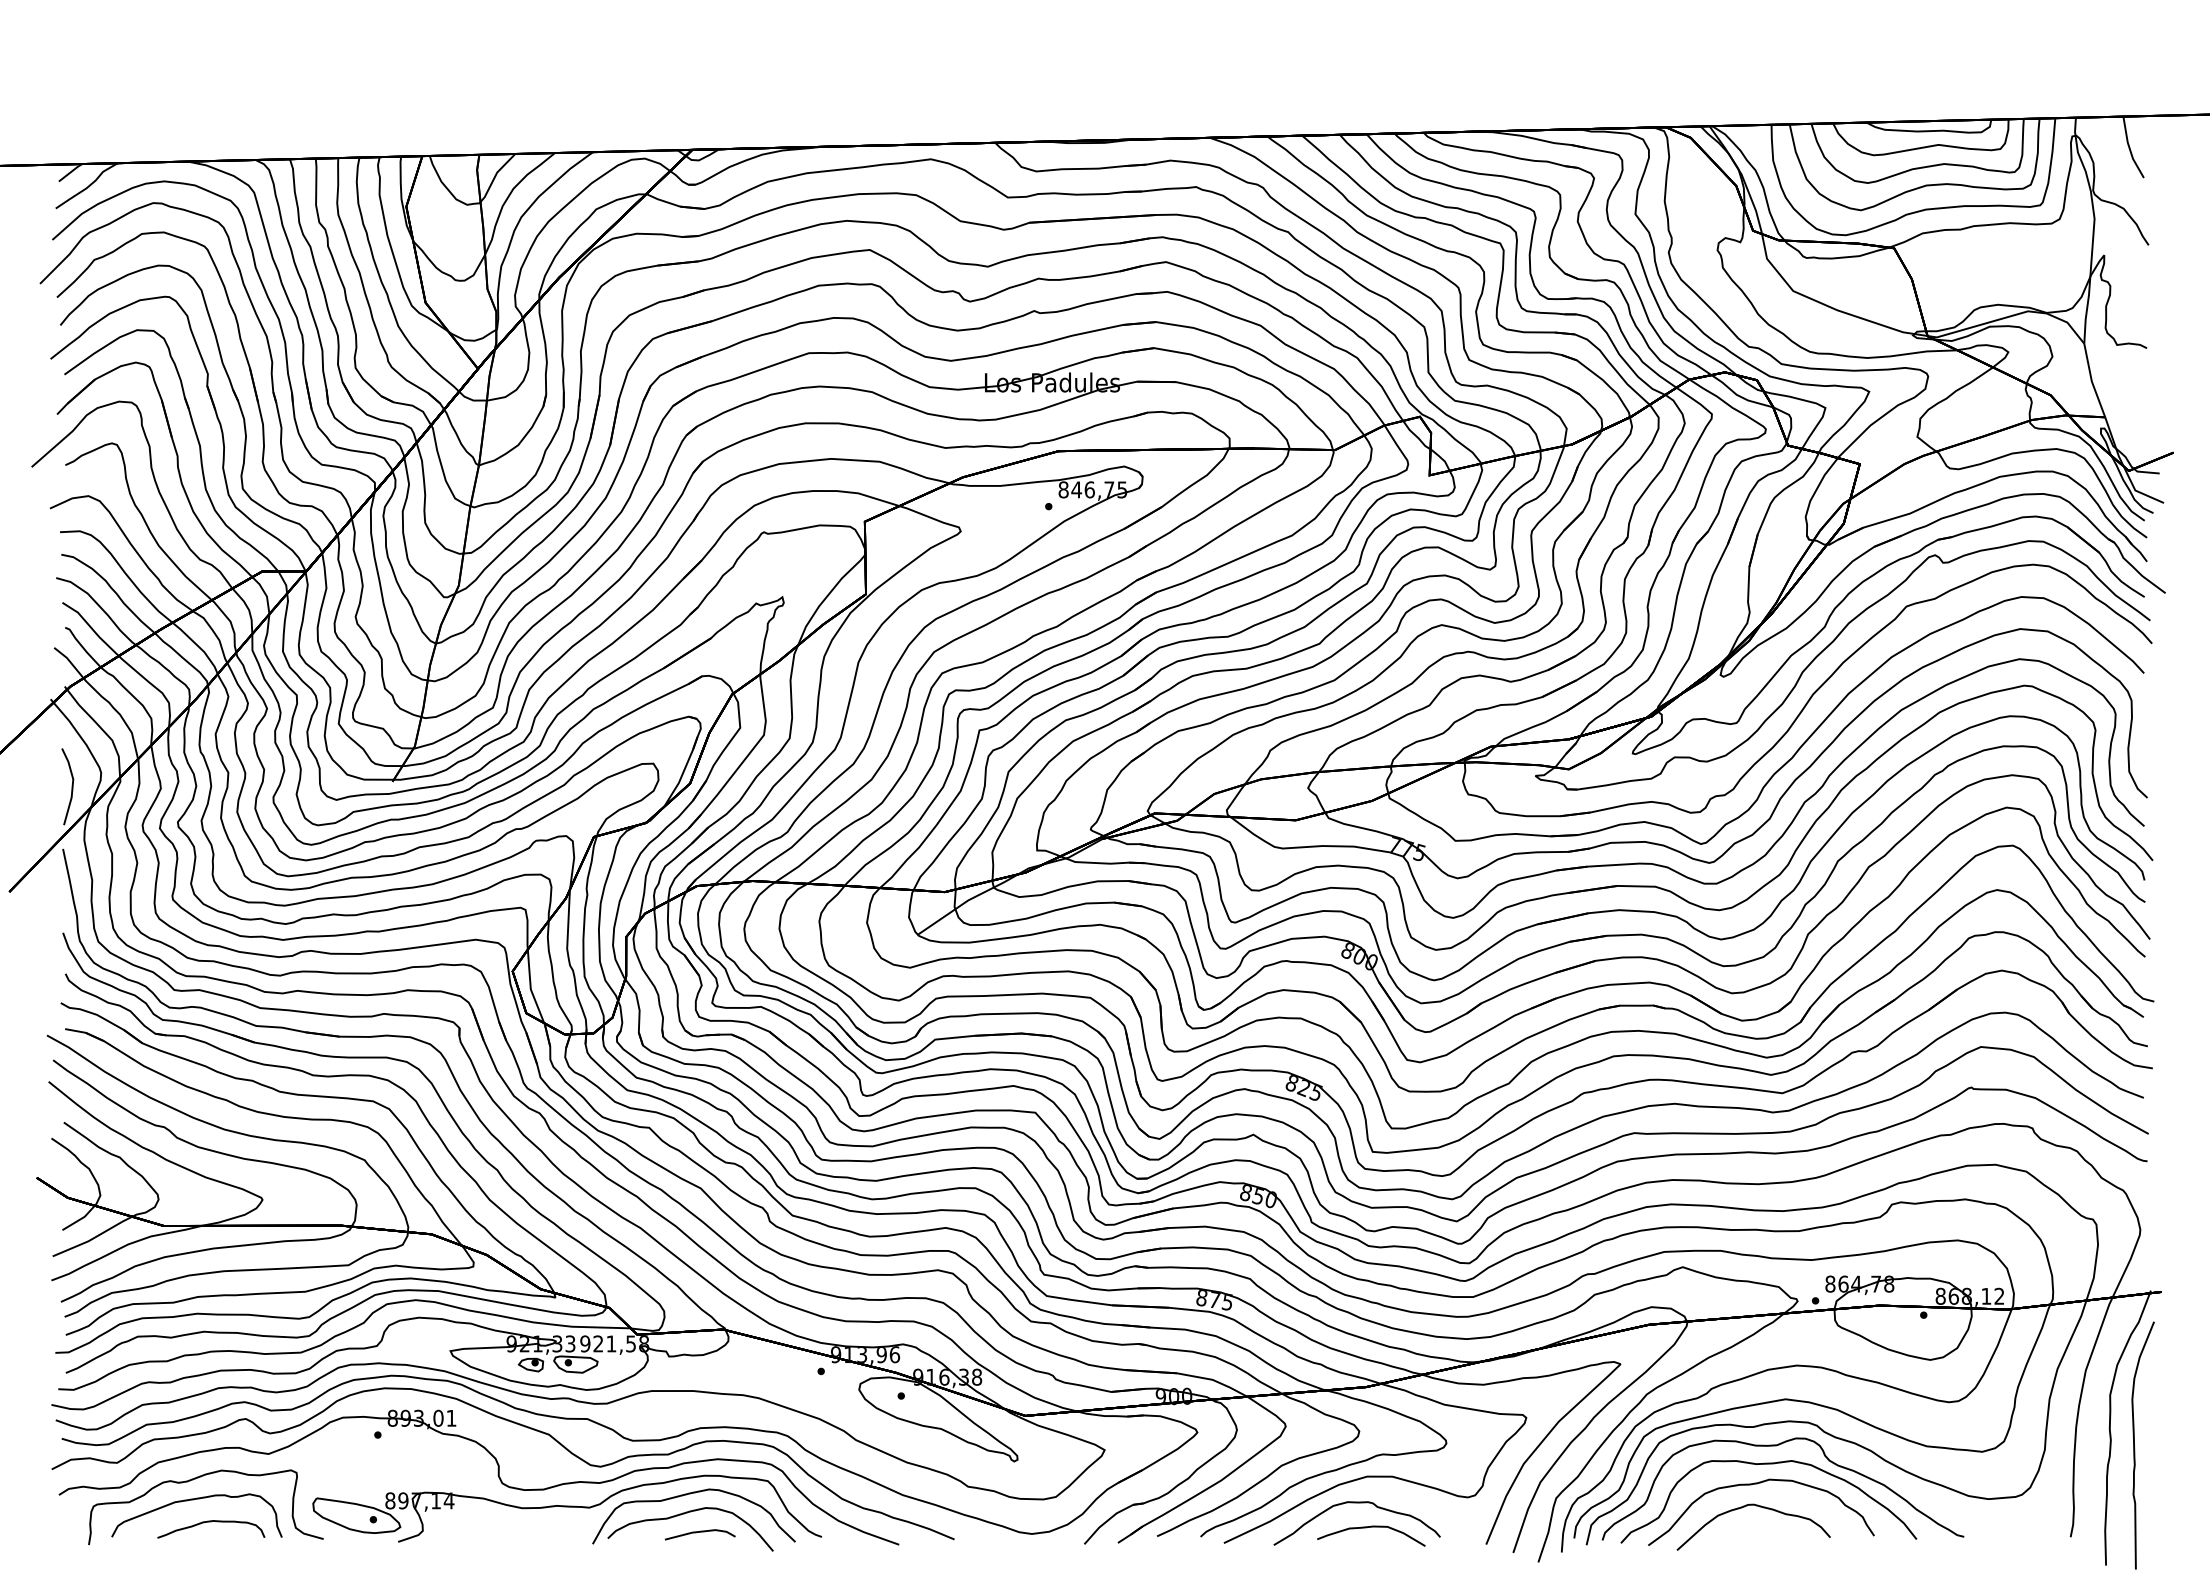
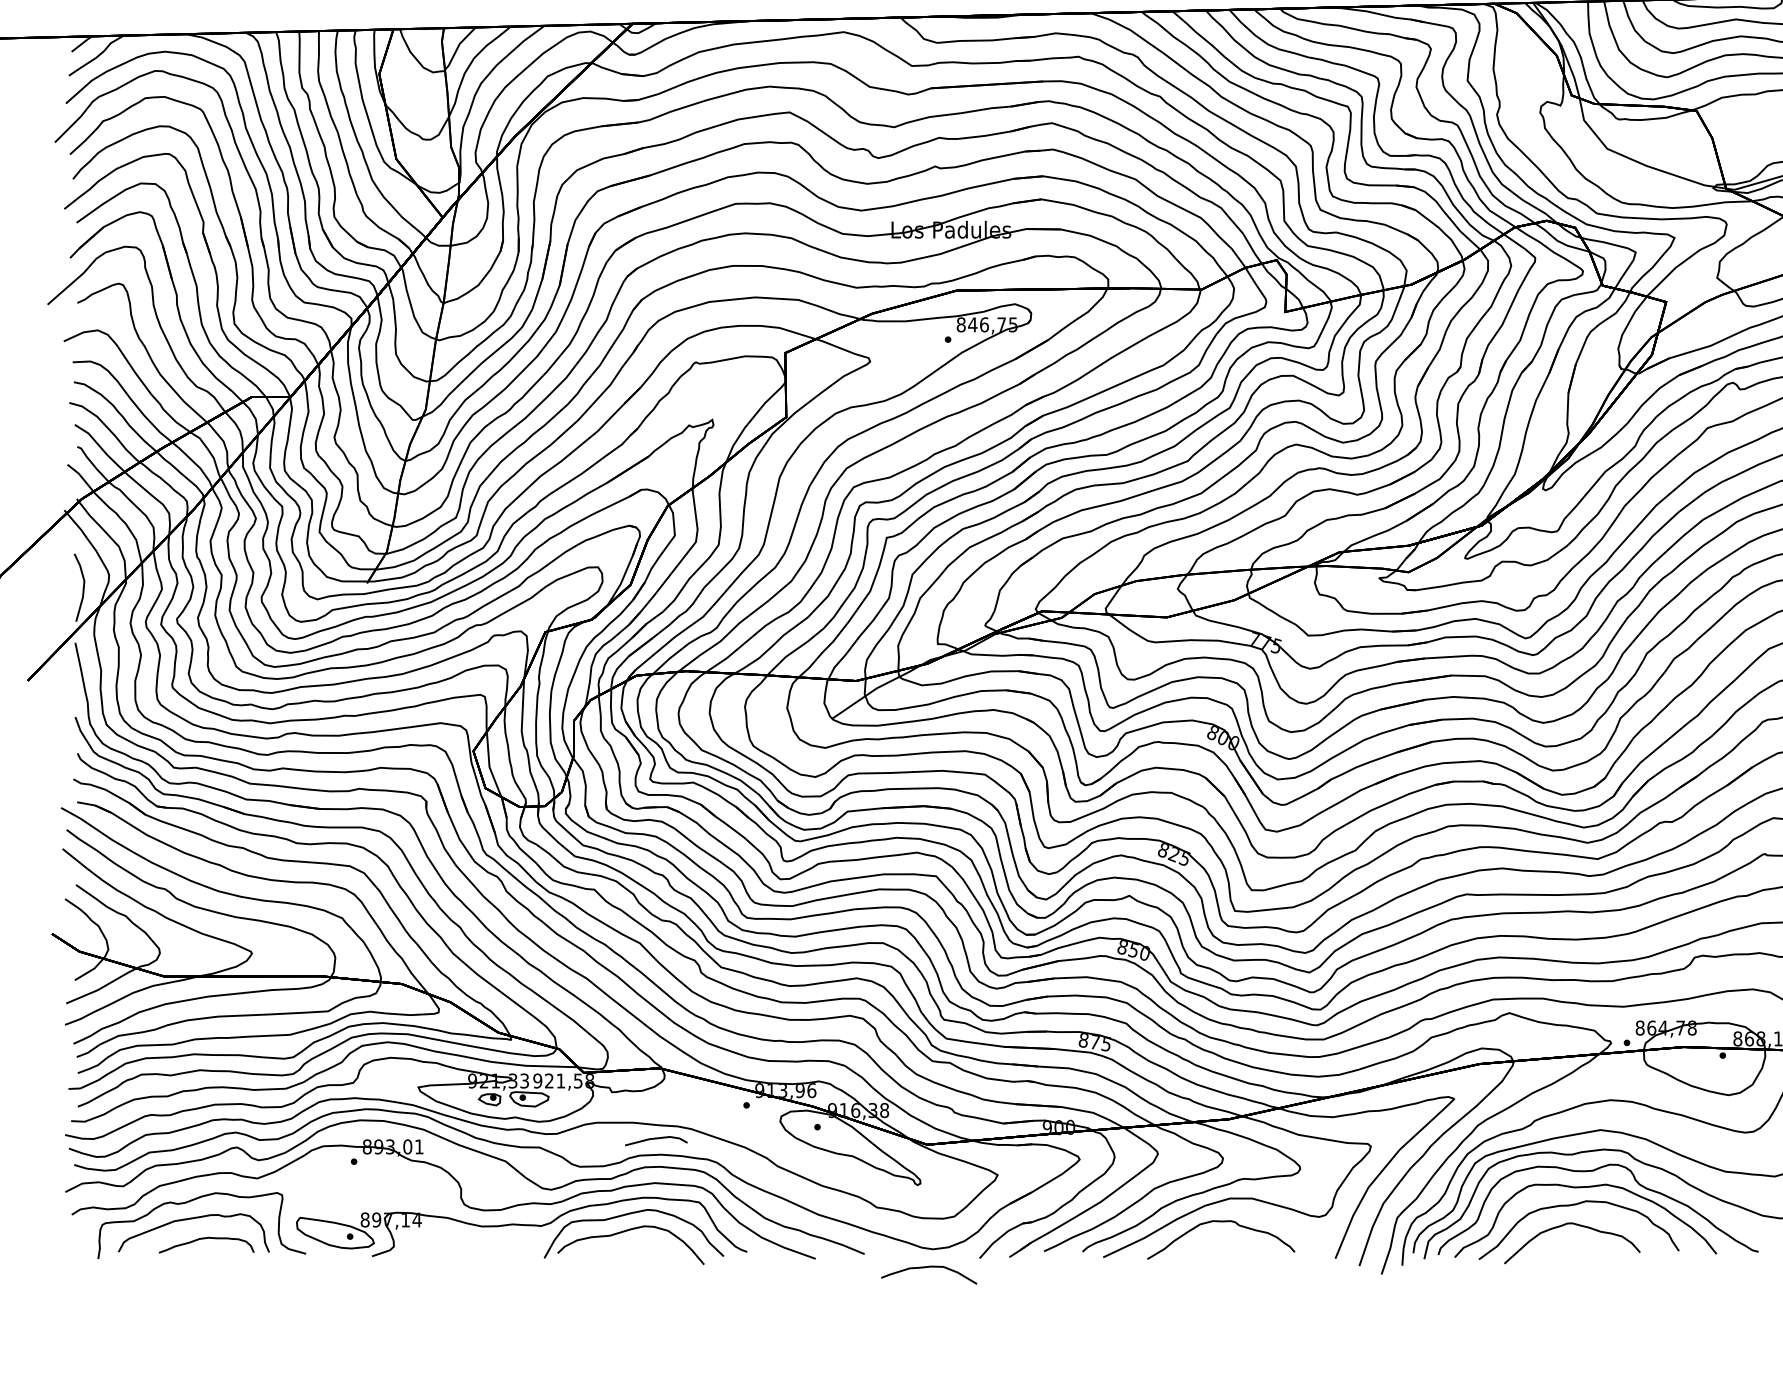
curve: (1371, 1527) -> (929, 1267), moved
line: (700, 1532) -> (656, 1139), moved

